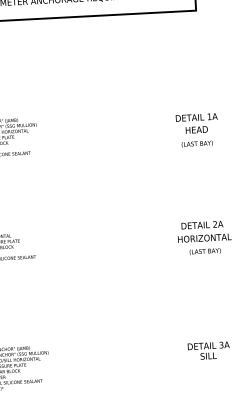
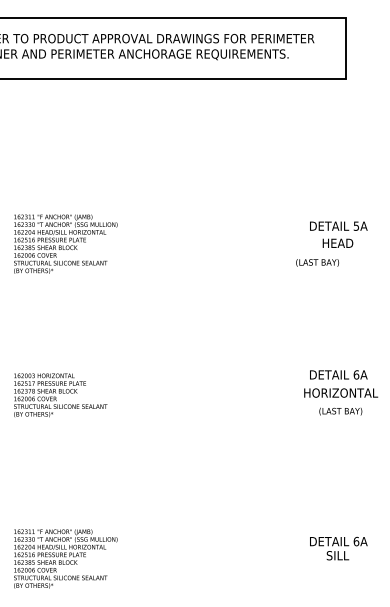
text: (208, 116) -> (355, 225), 1A -> 5A
text: (197, 143) -> (317, 262), moved
text: (215, 224) -> (356, 374), 2A -> 6A
text: (221, 345) -> (356, 541), 3A -> 6A

